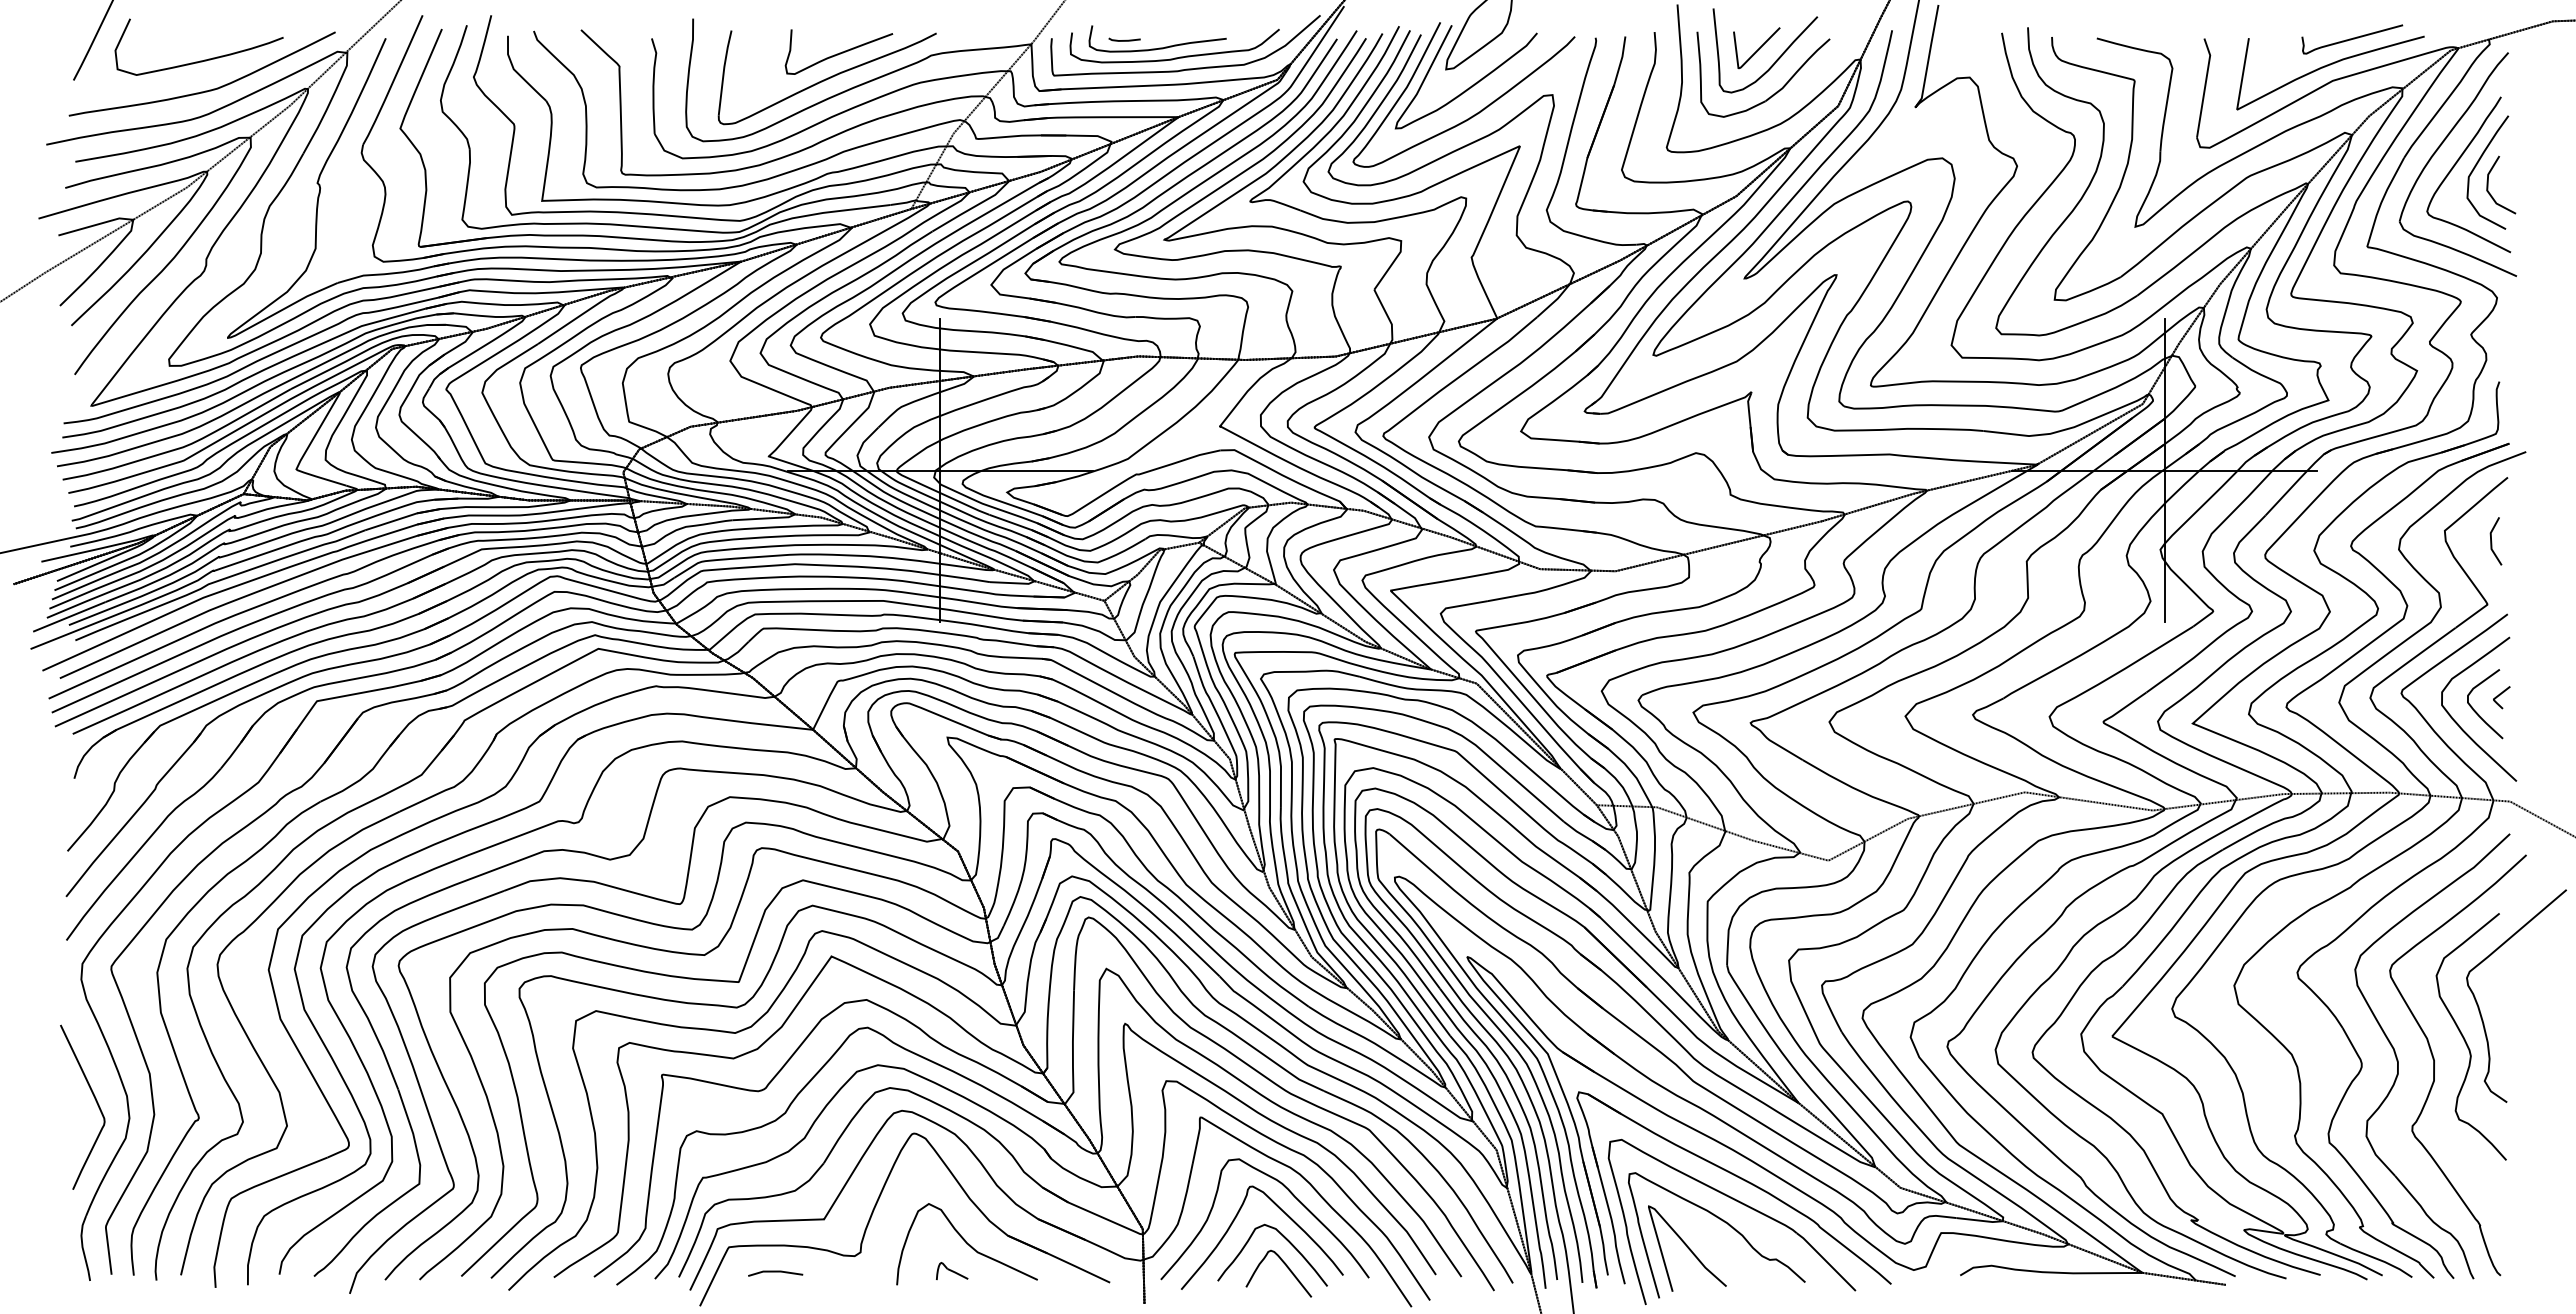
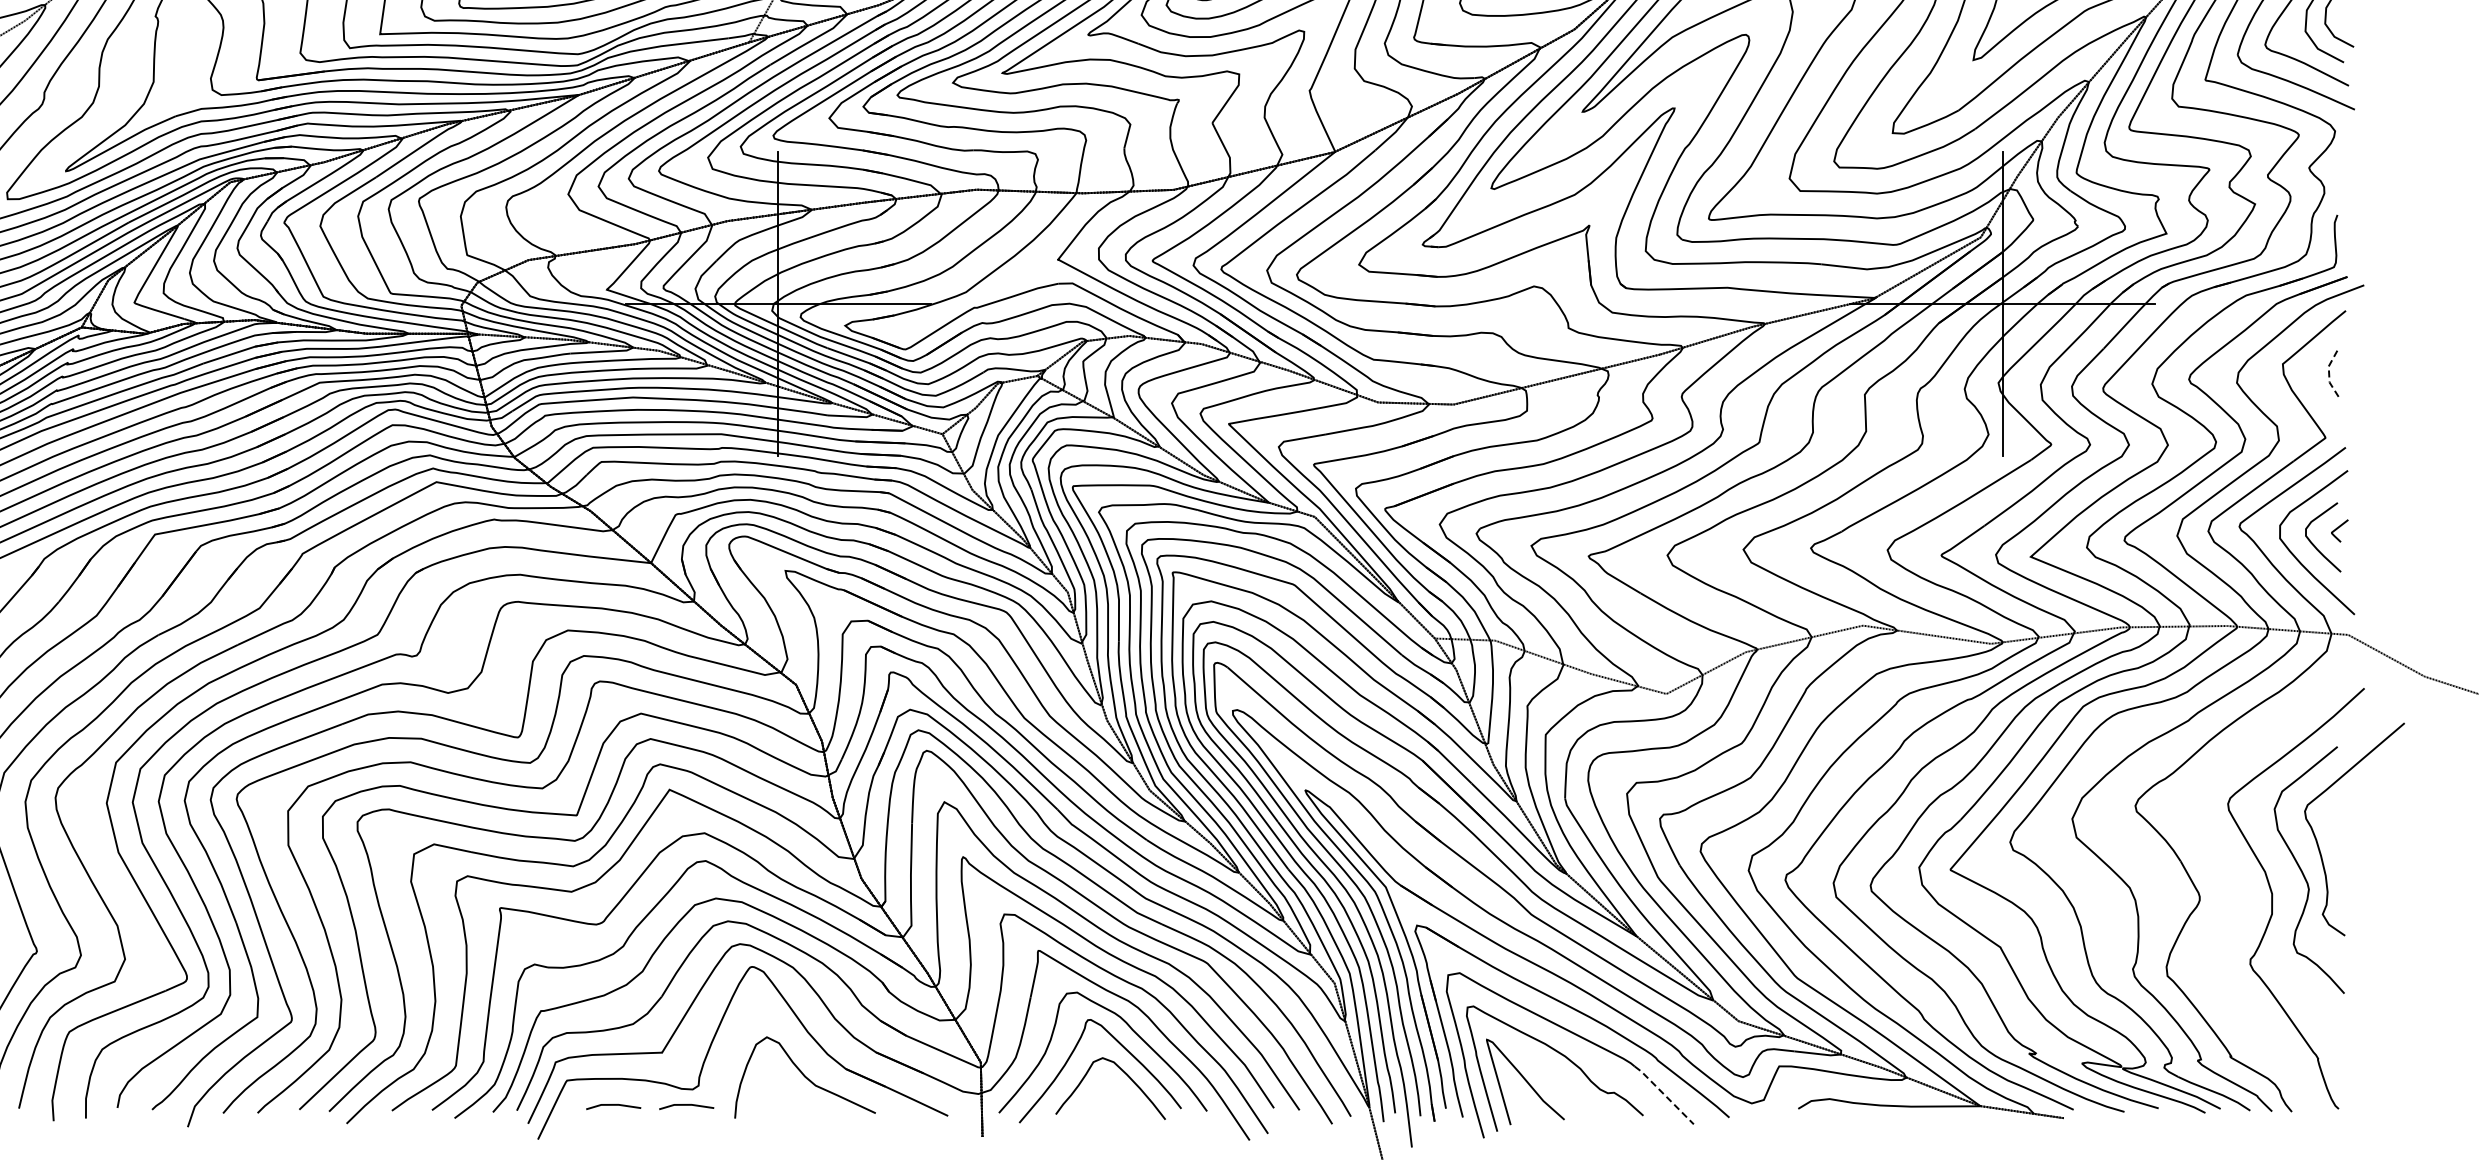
line: (2491, 542) -> (2329, 375), solid -> dashed
part: (2398, 1059) -> (2236, 892), removed
line: (1826, 1261) -> (1664, 1094), solid -> dashed
curve: (1286, 1267) -> (1124, 1100), removed
part: (952, 1271) -> (790, 1104), removed
line: (848, 1272) -> (686, 1105), added

